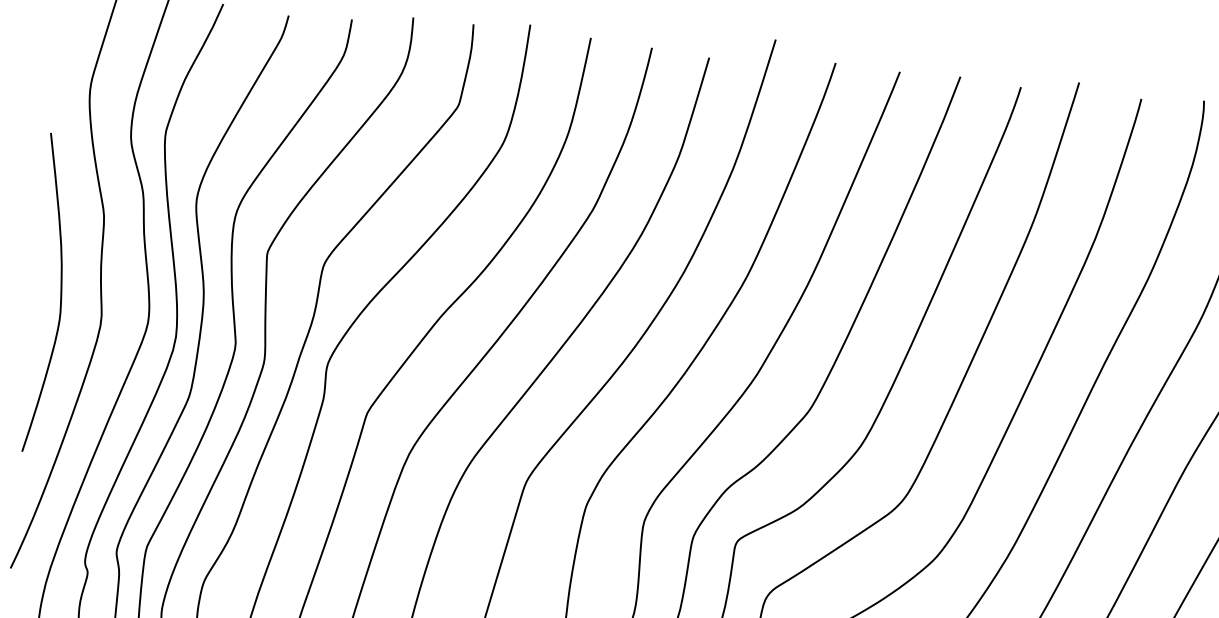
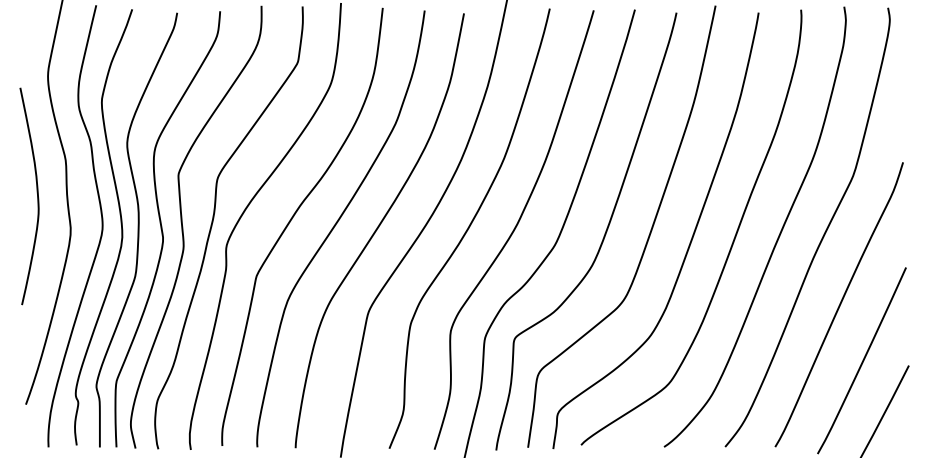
curve: (60, 294) -> (37, 196), moved

